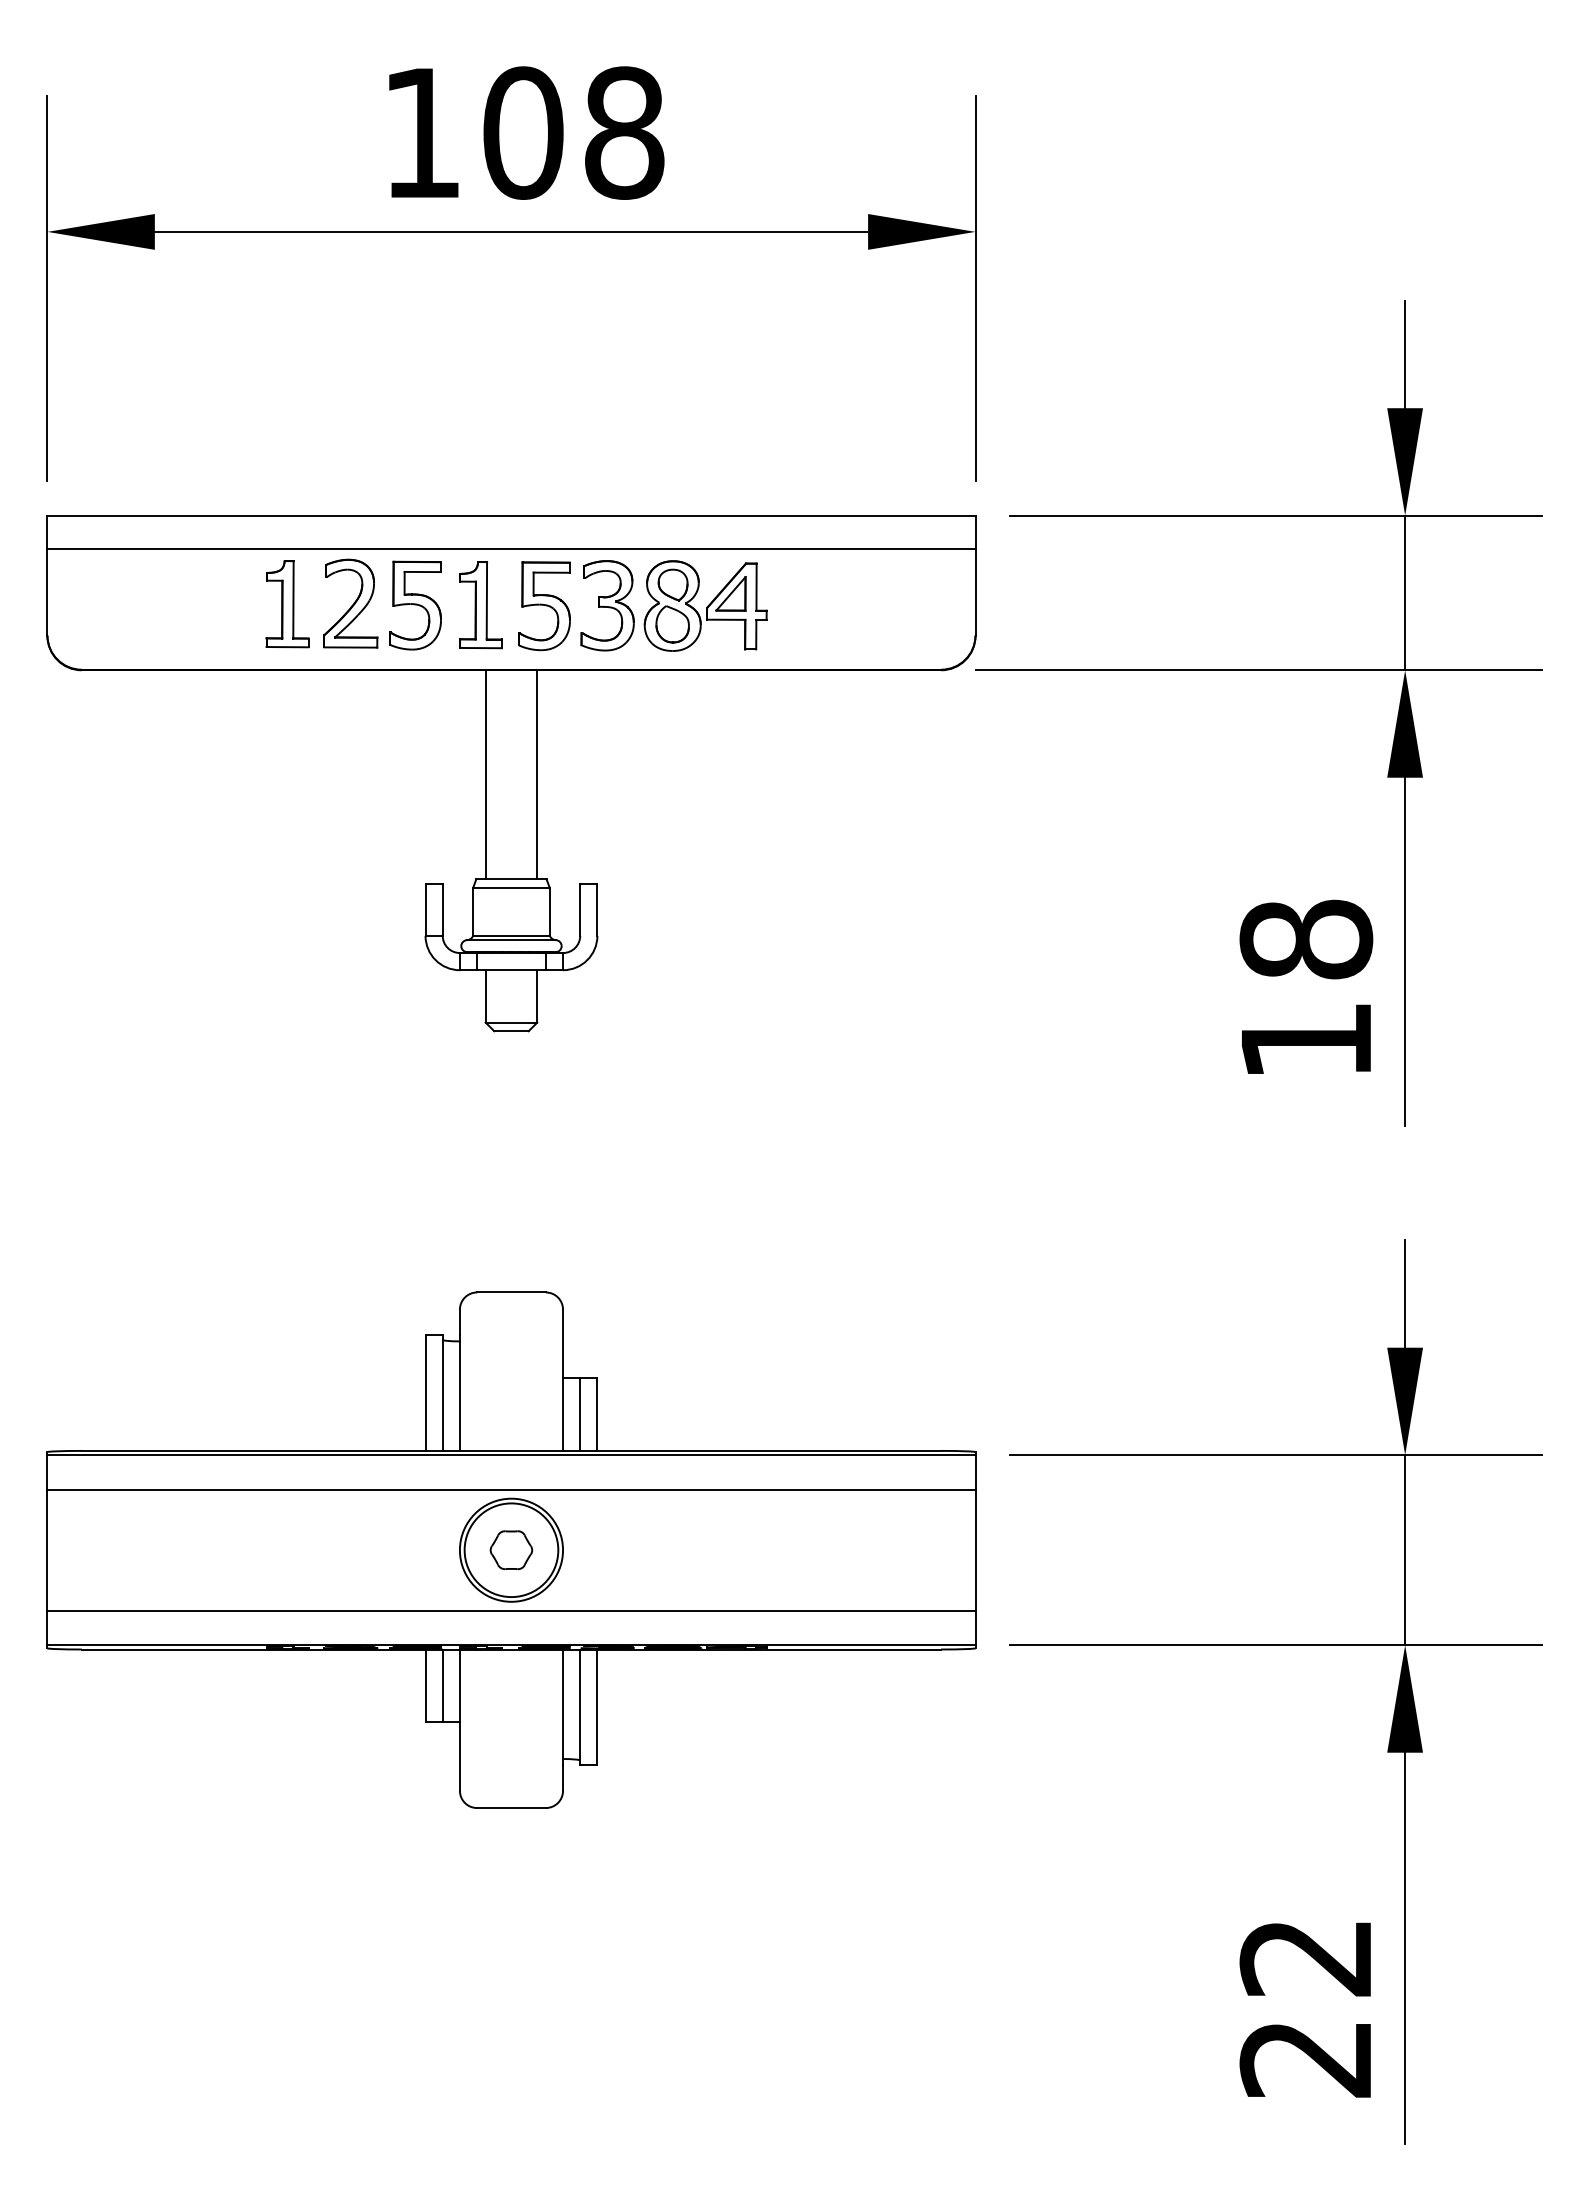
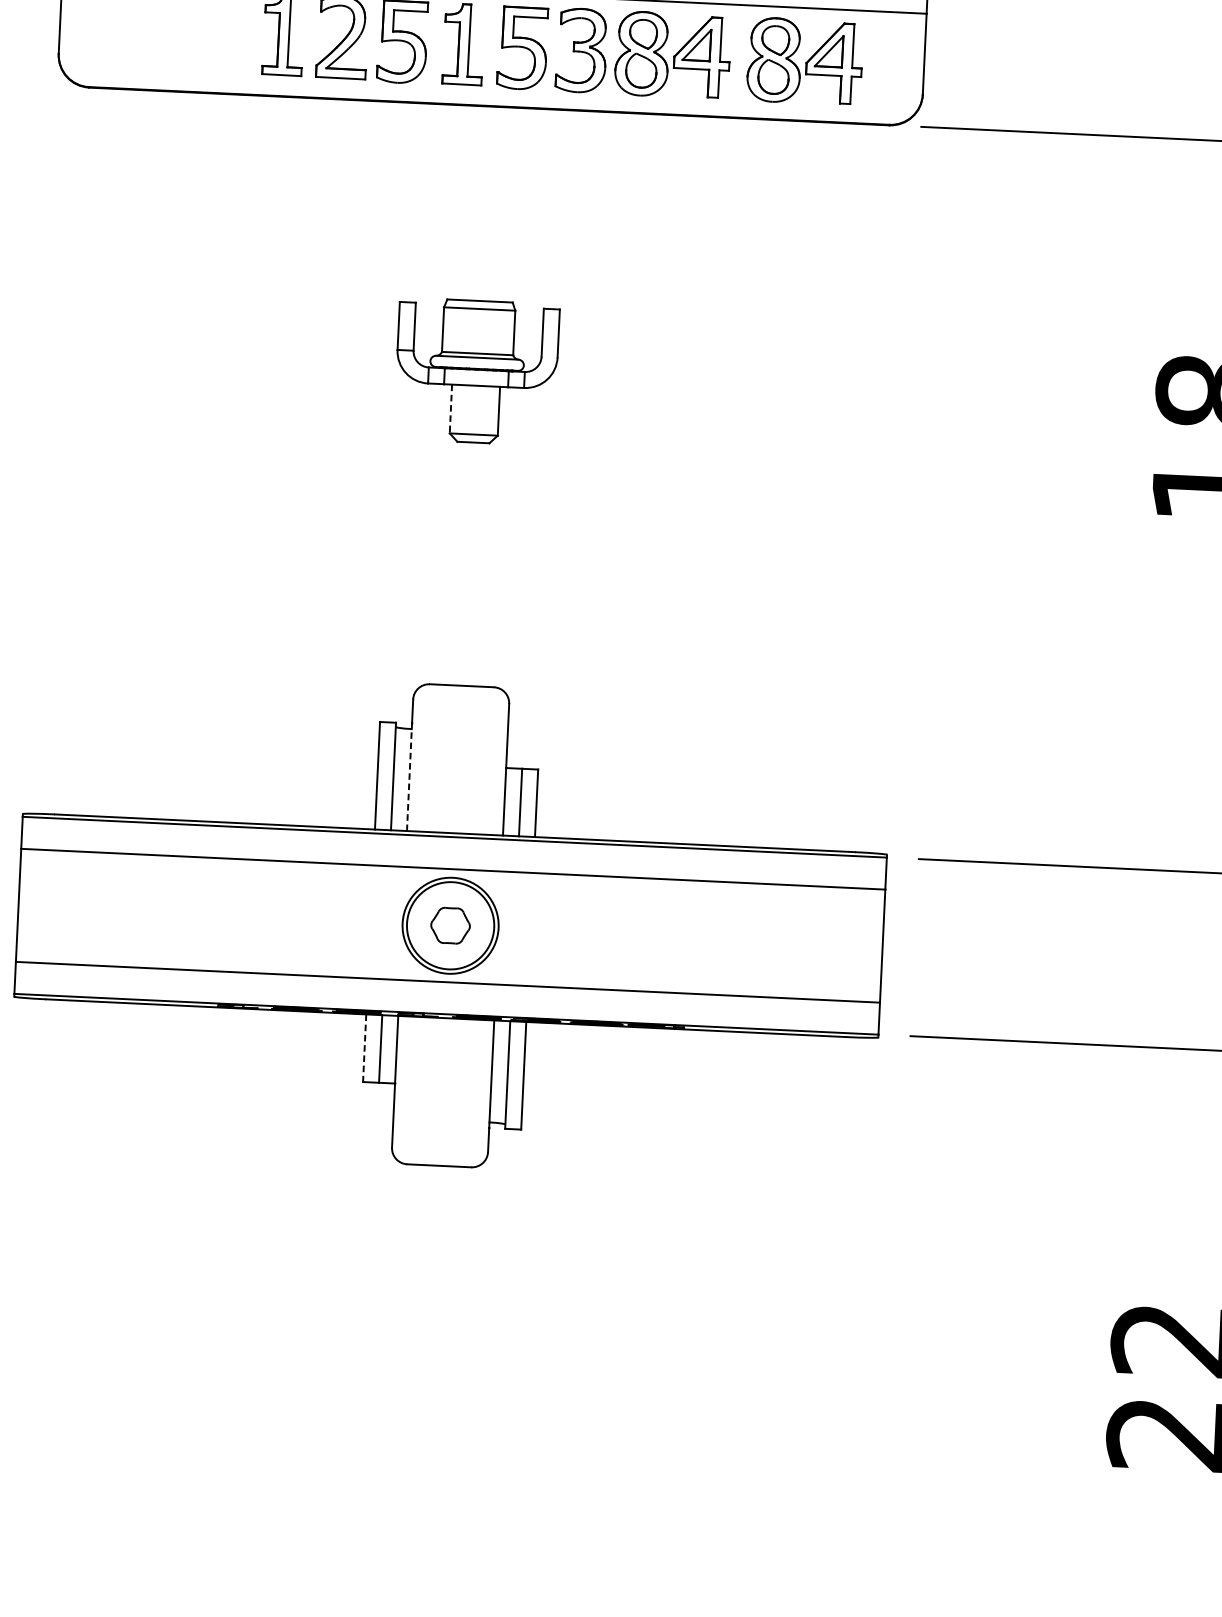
part: (847, 605) -> (804, 60), added
line: (485, 774) -> (460, 202), removed
line: (537, 774) -> (508, 204), removed
line: (485, 996) -> (450, 409), solid -> dashed
line: (459, 1396) -> (408, 780), solid -> dashed
line: (425, 1686) -> (364, 1048), solid -> dashed

